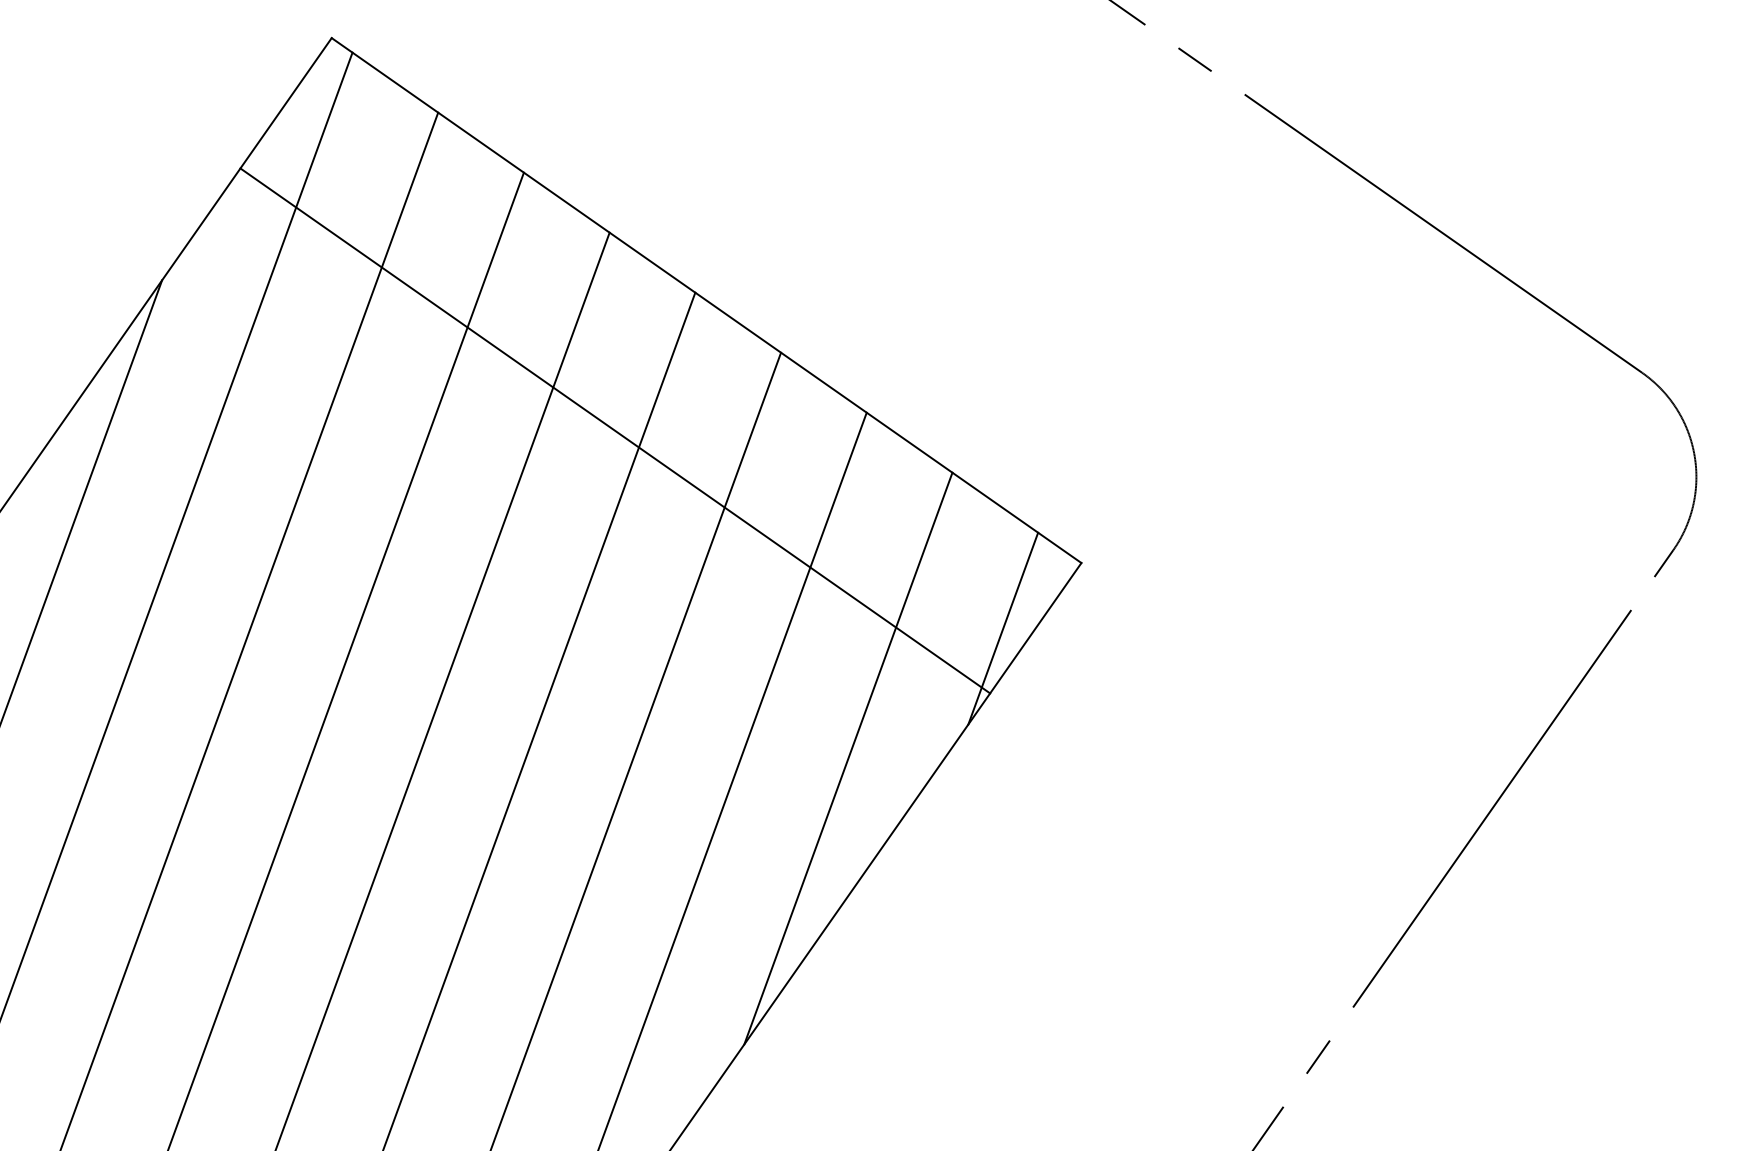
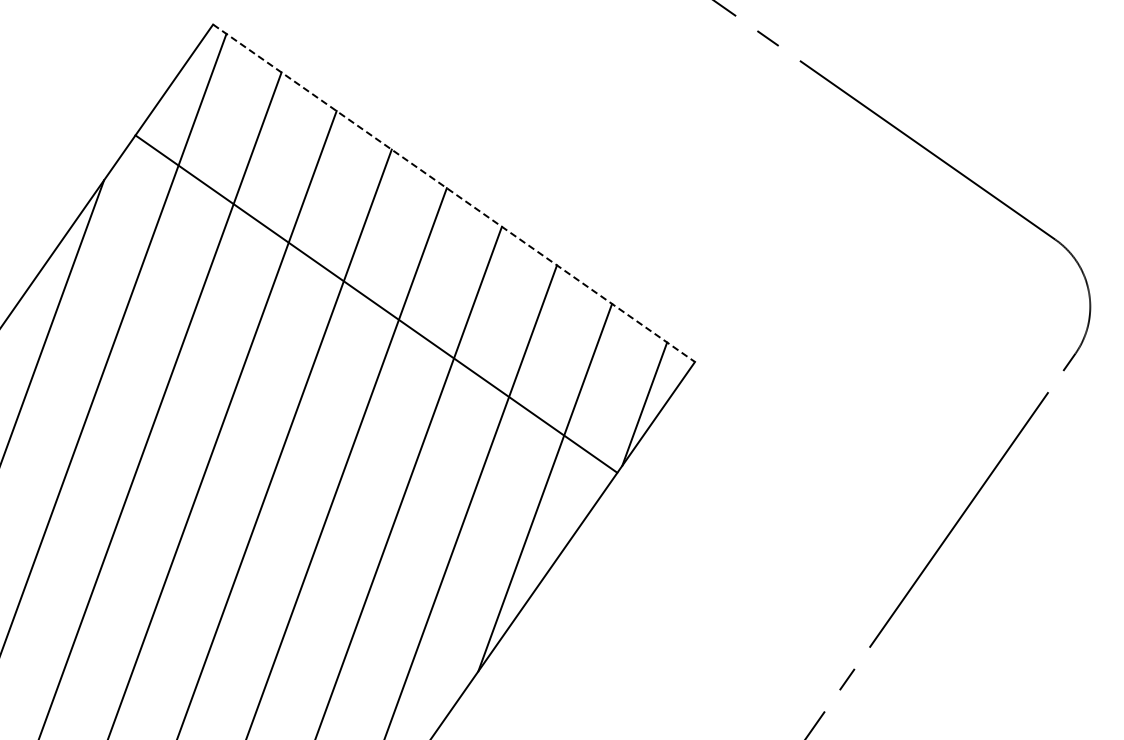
line: (707, 300) -> (454, 193), solid -> dashed
line: (615, 430) -> (376, 303), moved

